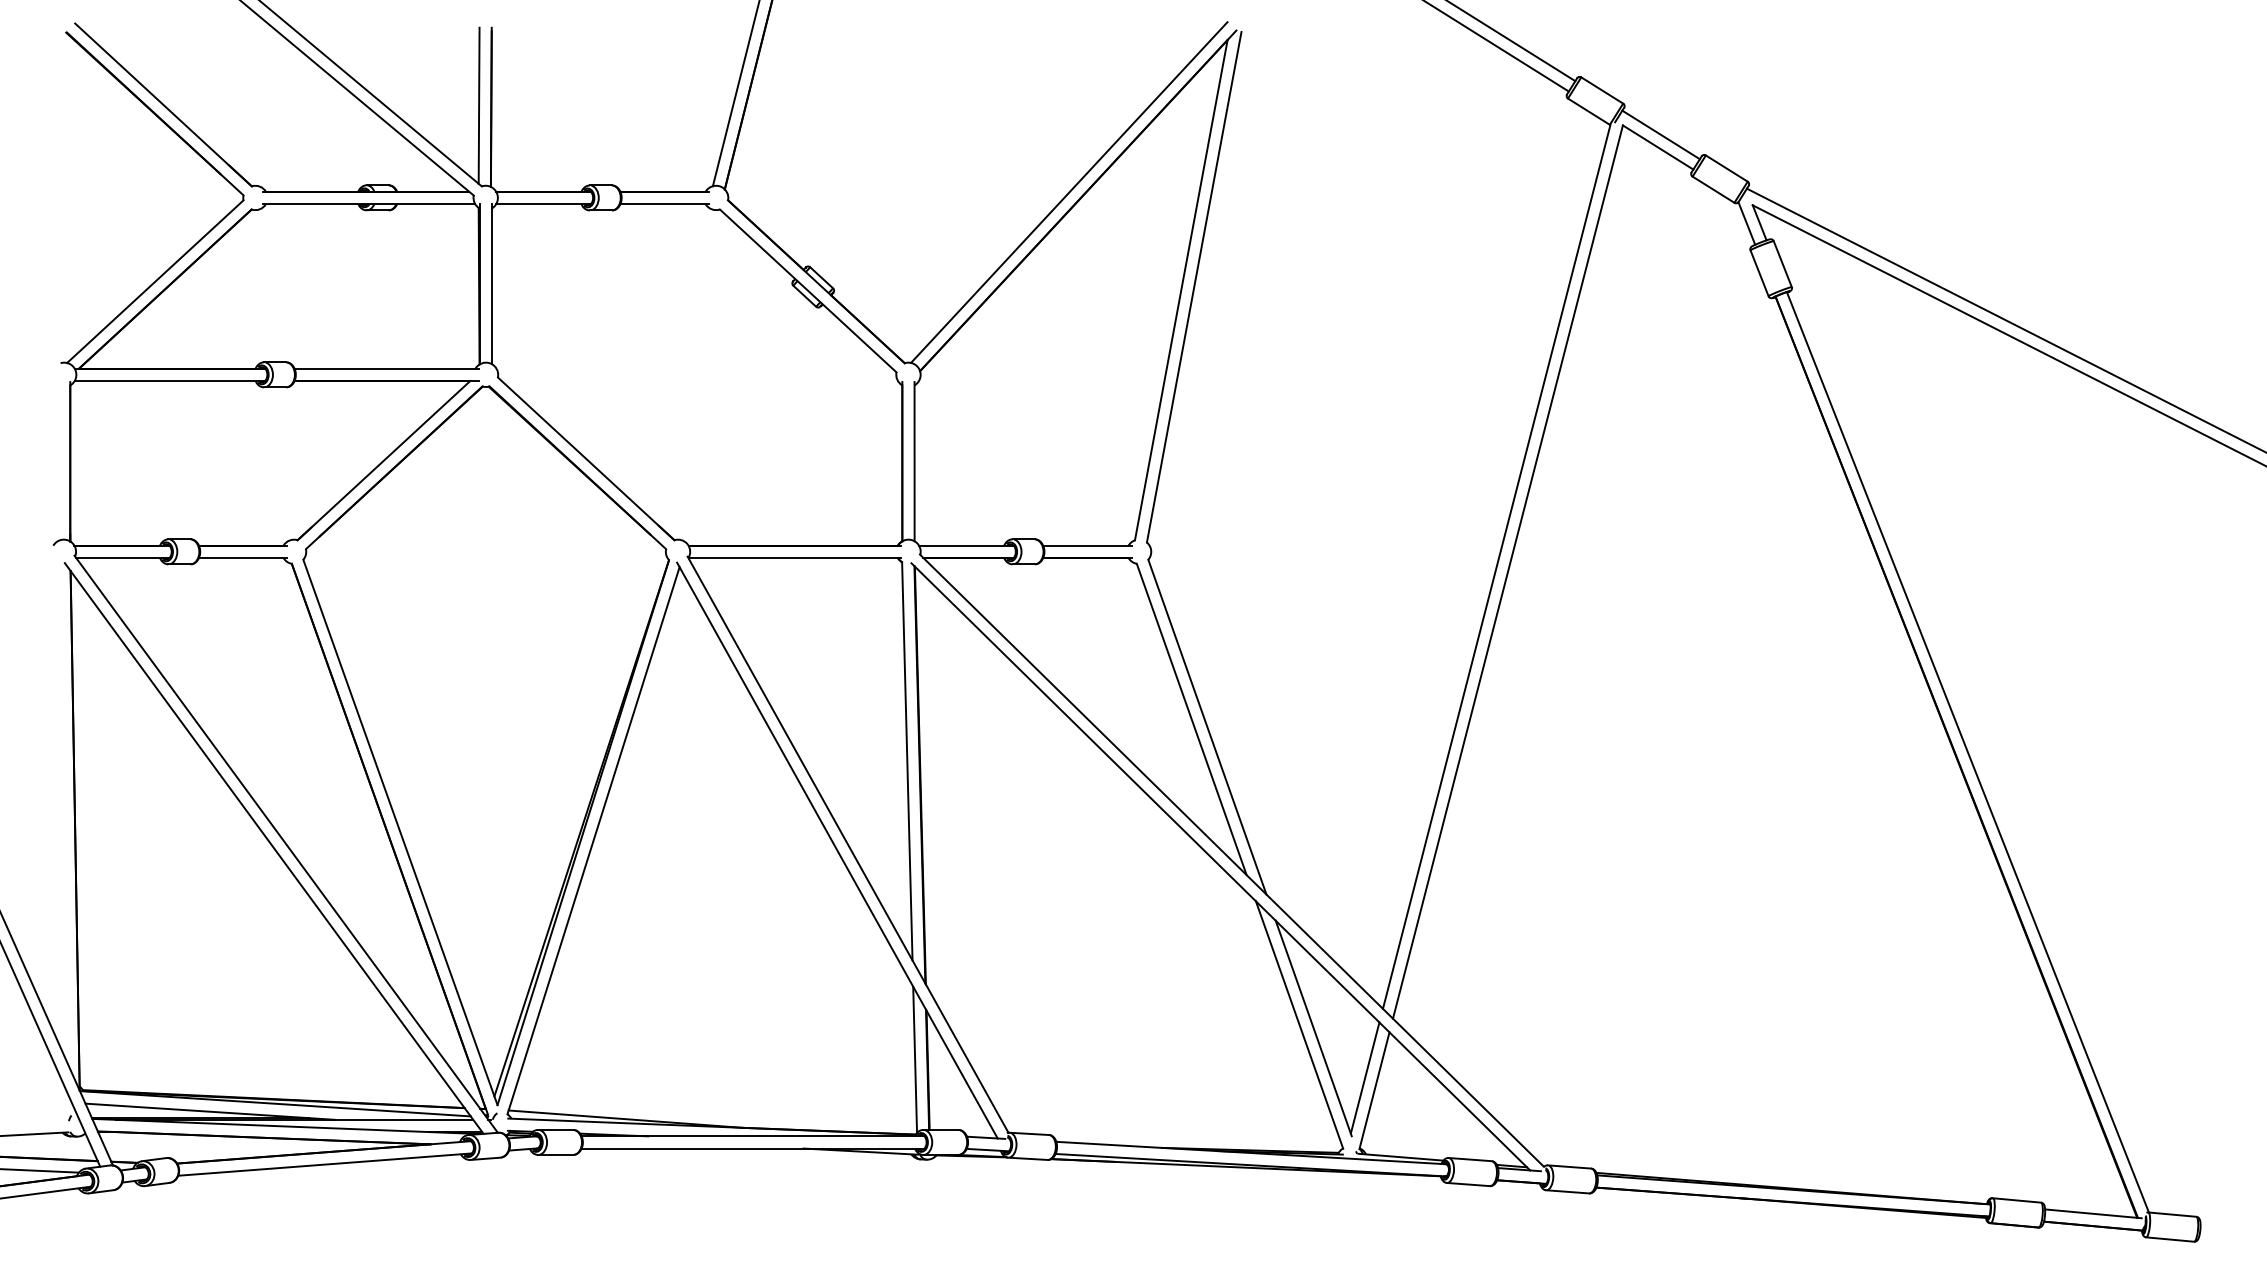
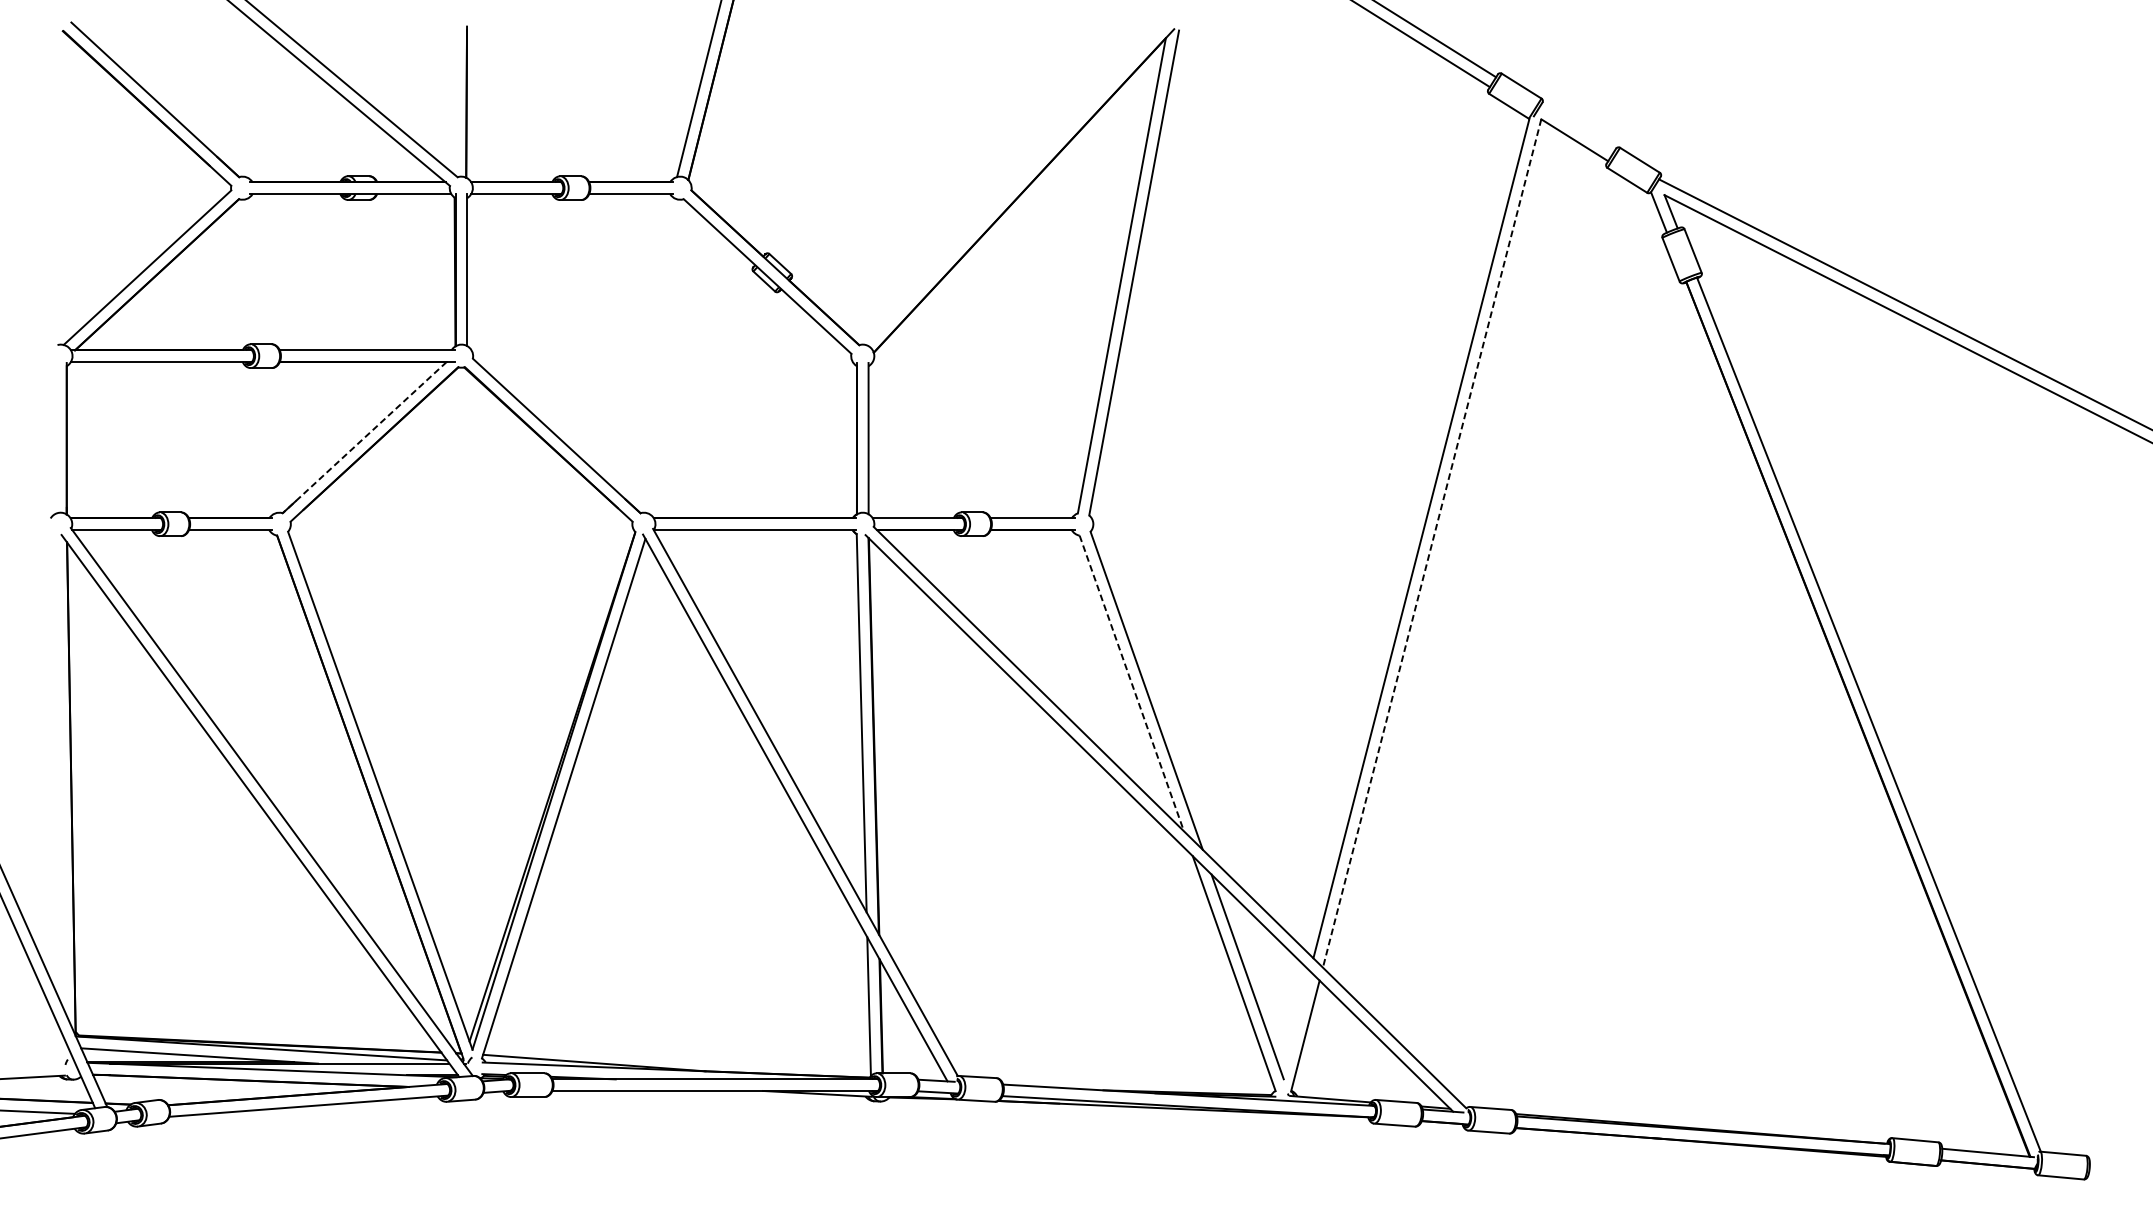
line: (478, 105) -> (454, 100), removed
line: (1660, 134) -> (1576, 127), removed
line: (1069, 192) -> (1015, 183), removed
line: (383, 460) -> (364, 437), solid -> dashed
line: (1507, 572) -> (1431, 543), solid -> dashed
line: (1191, 719) -> (1131, 683), solid -> dashed
line: (1364, 1077) -> (1295, 1023), removed

